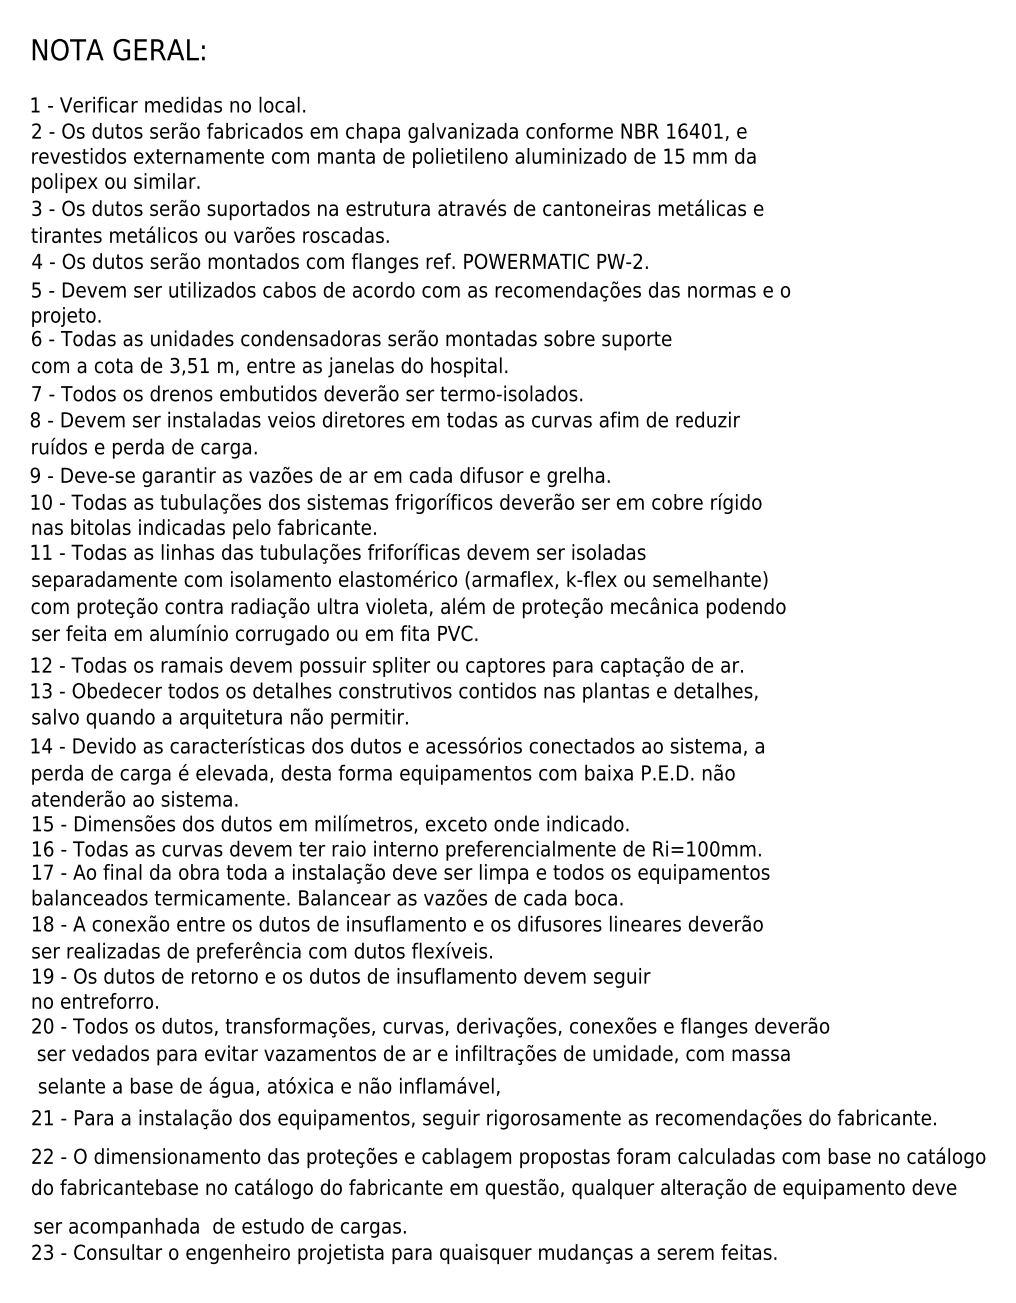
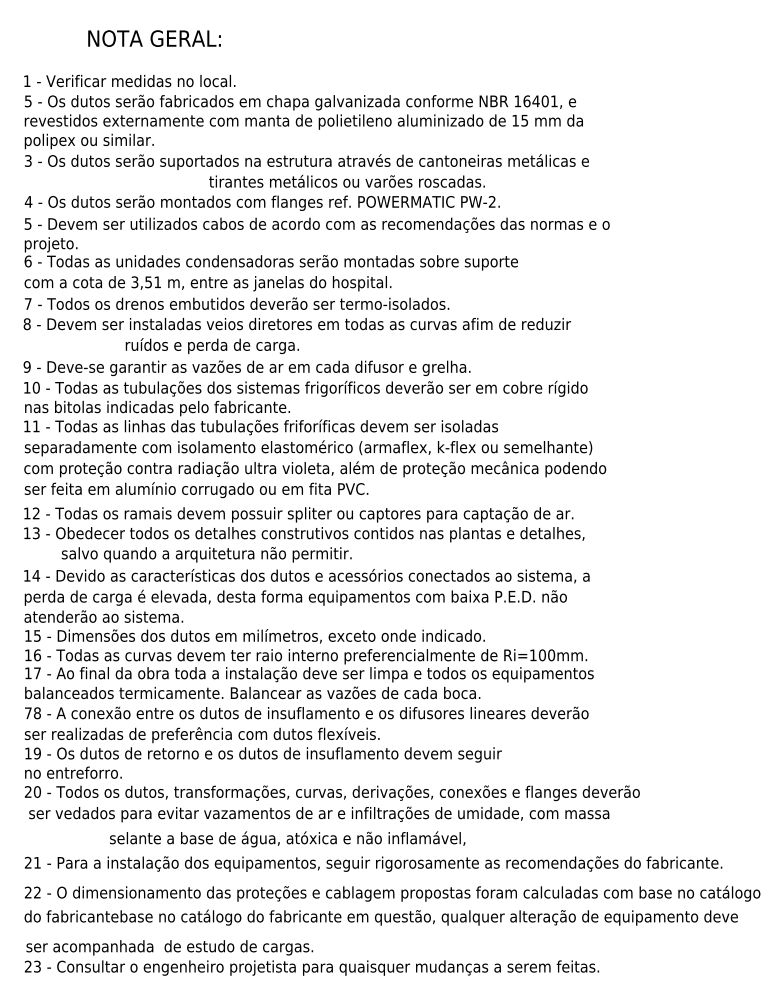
text: (118, 49) -> (154, 38), moved
text: (37, 131) -> (28, 101), 2 -> 5
text: (209, 233) -> (346, 180), moved
text: (143, 448) -> (211, 346), moved
text: (219, 718) -> (206, 554), moved
text: (37, 922) -> (28, 712), 18 -> 78
text: (268, 1087) -> (287, 839), moved

